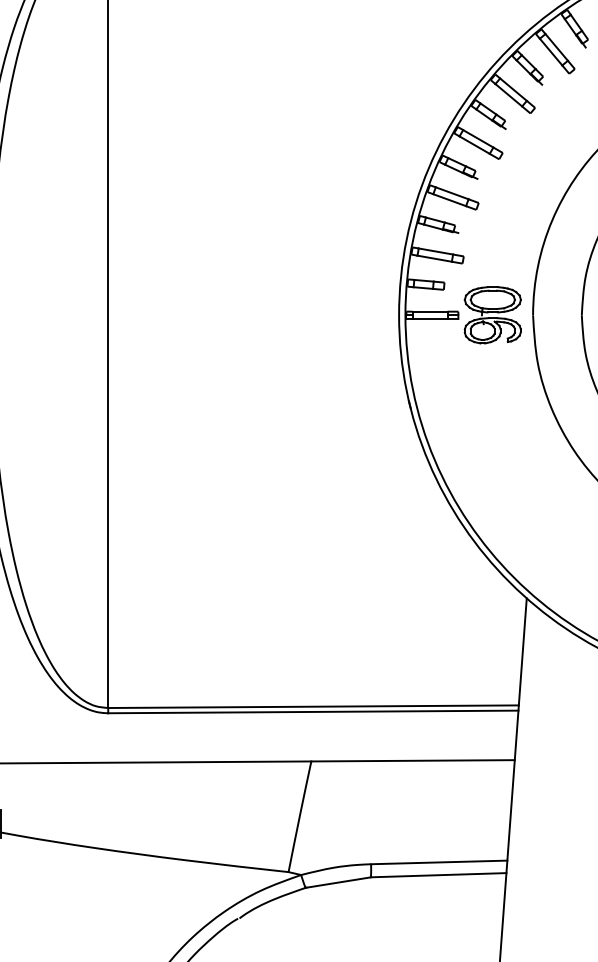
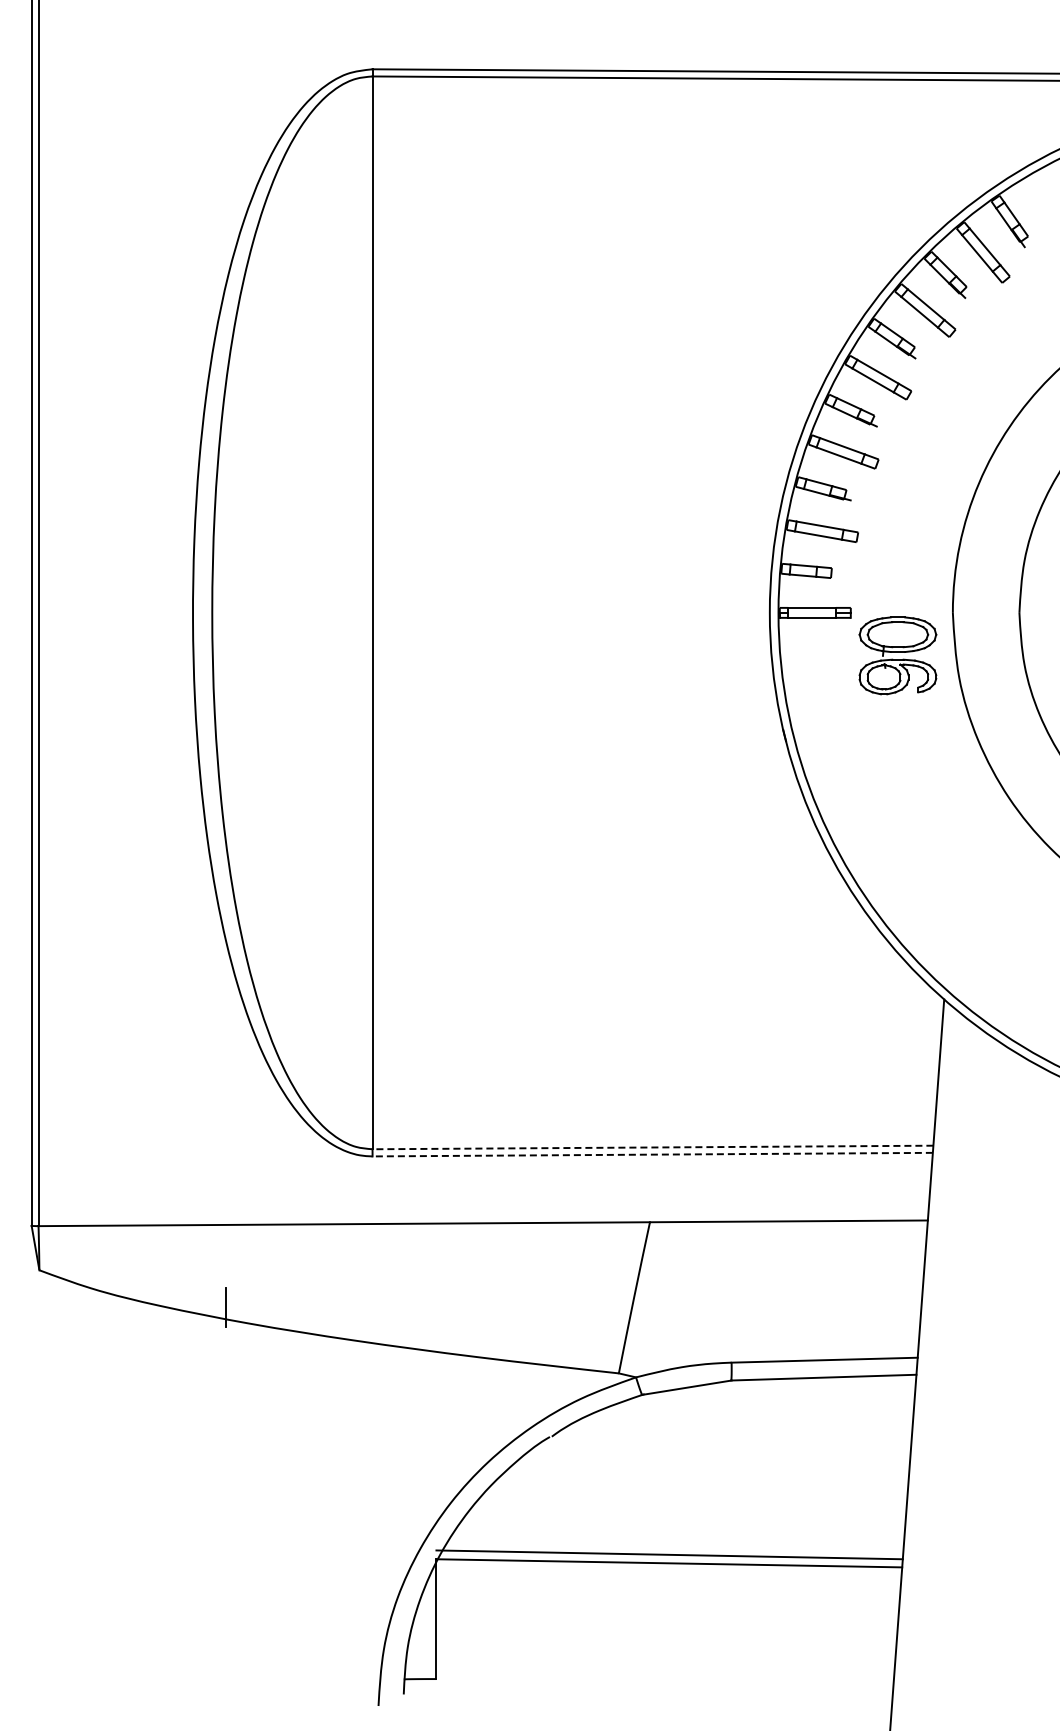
part: (492, 315) -> (897, 655), moved
line: (313, 706) -> (652, 1147), solid -> dashed
line: (313, 711) -> (652, 1154), solid -> dashed

